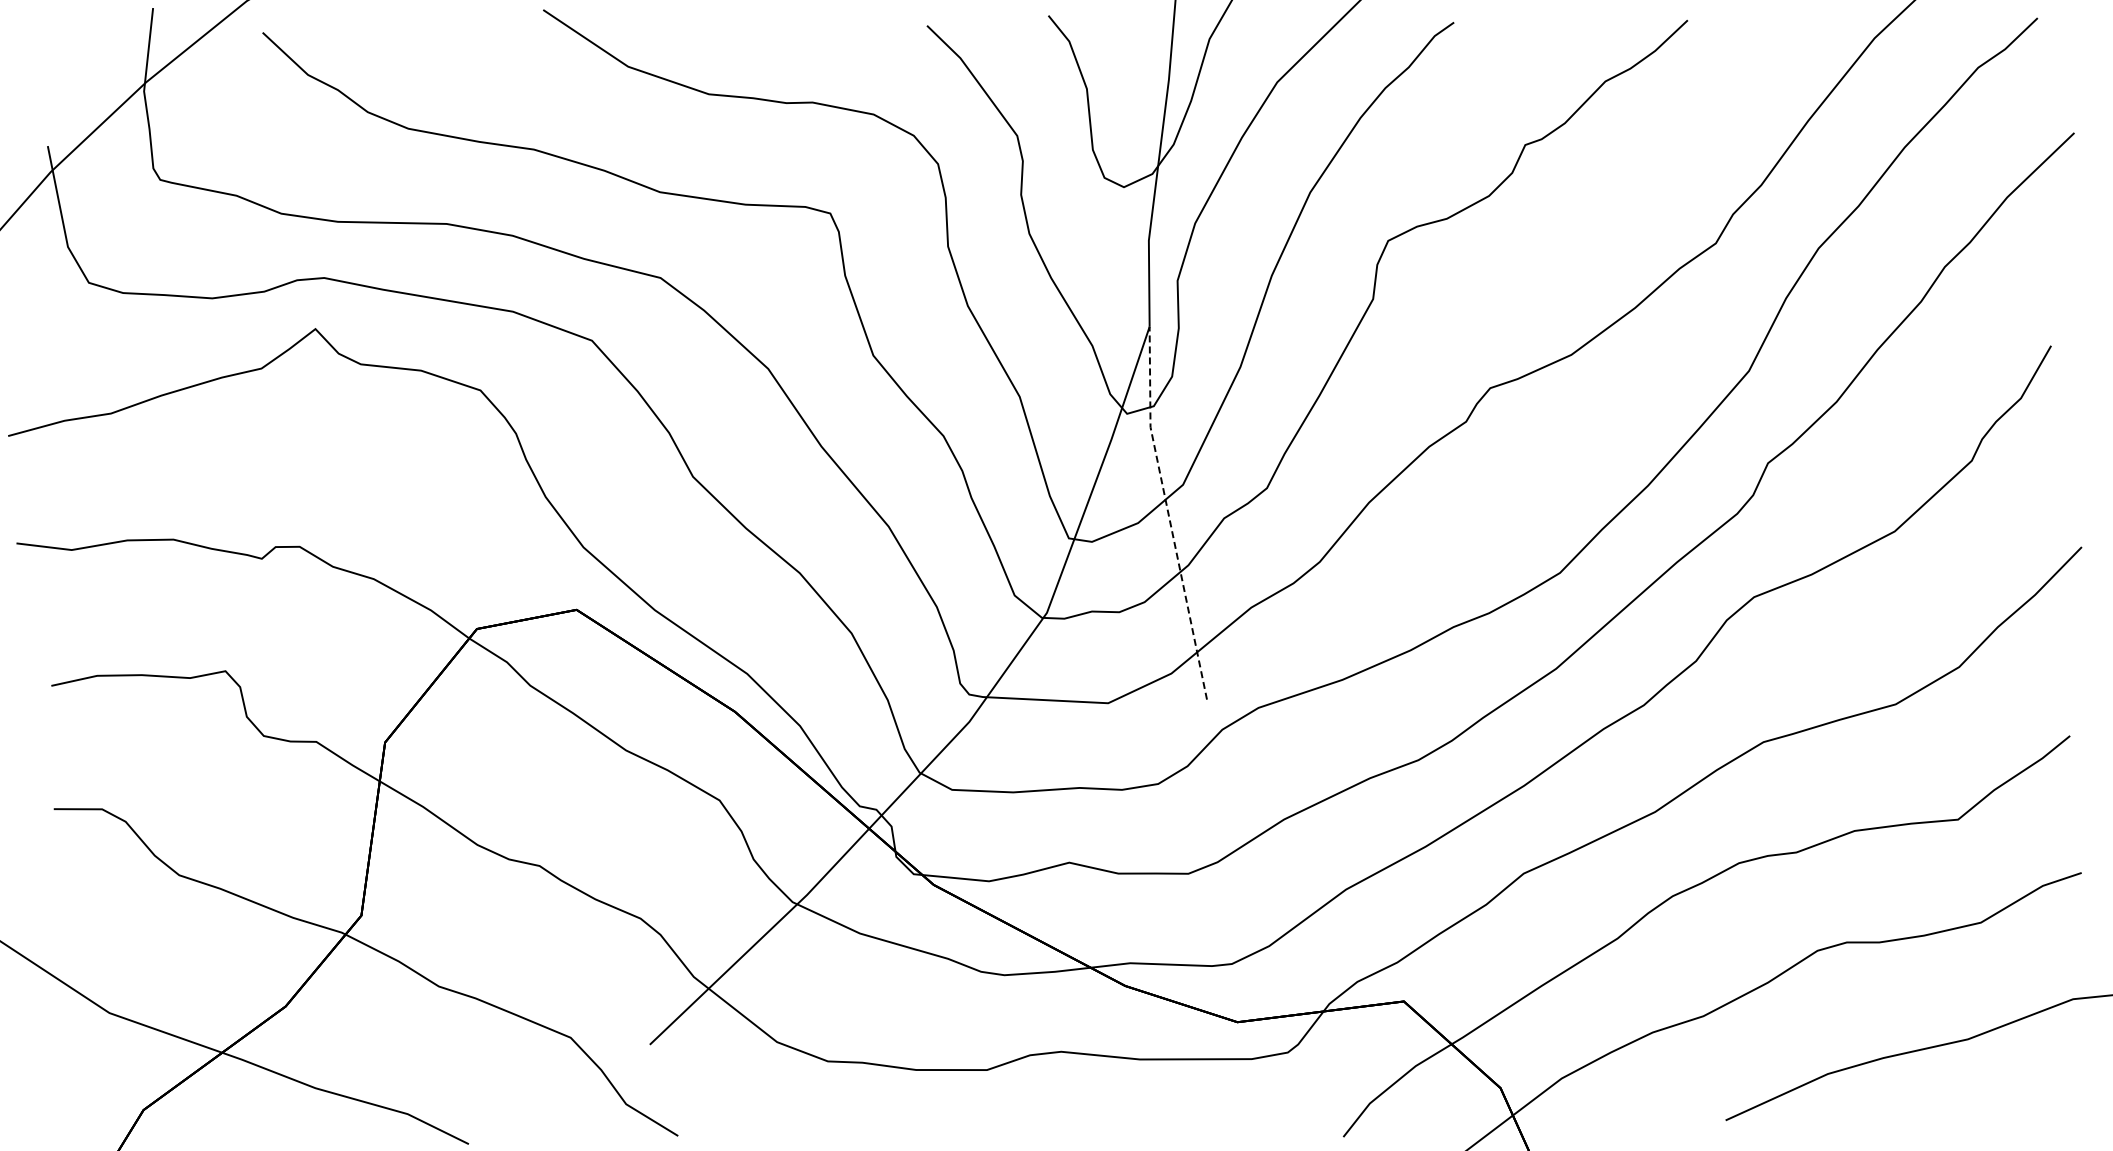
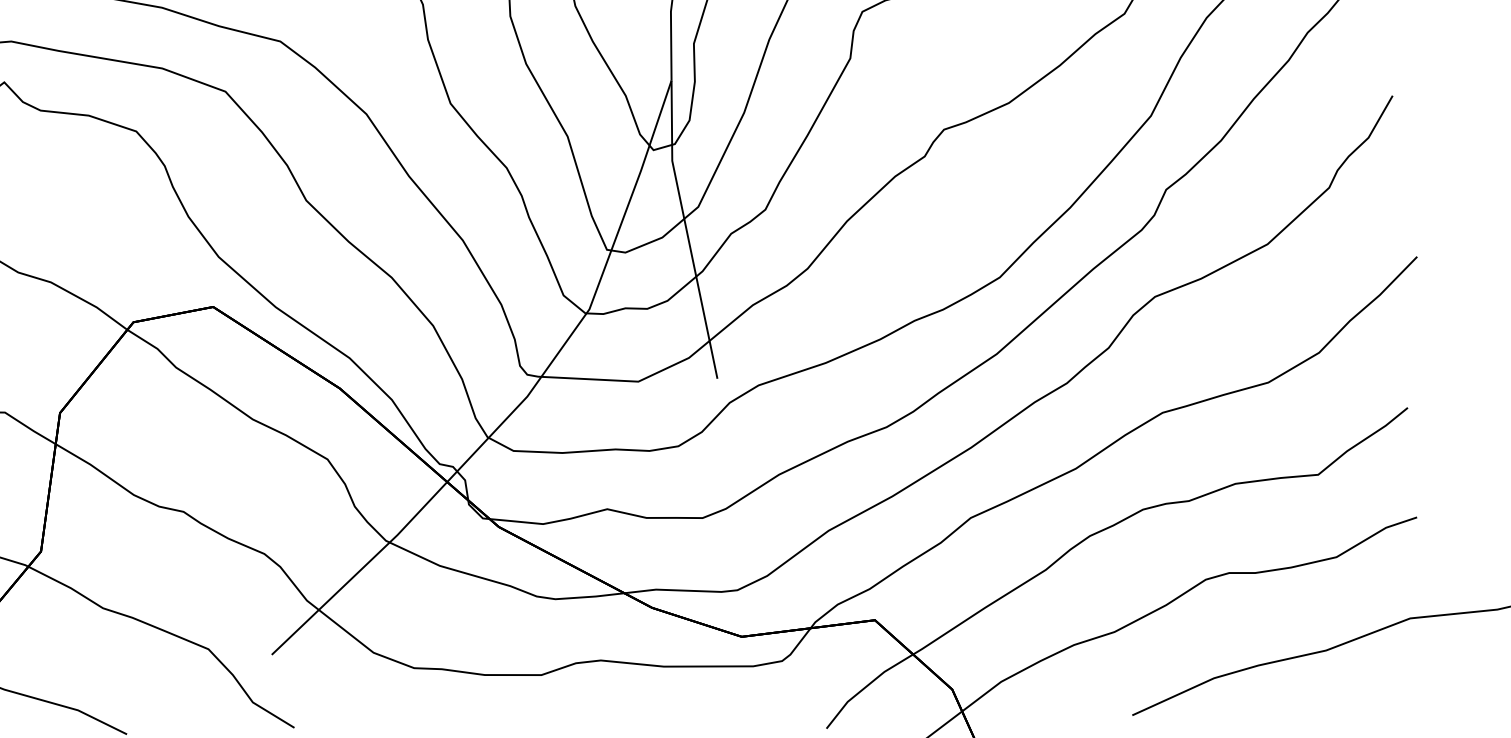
line: (1168, 513) -> (686, 229), dashed -> solid

